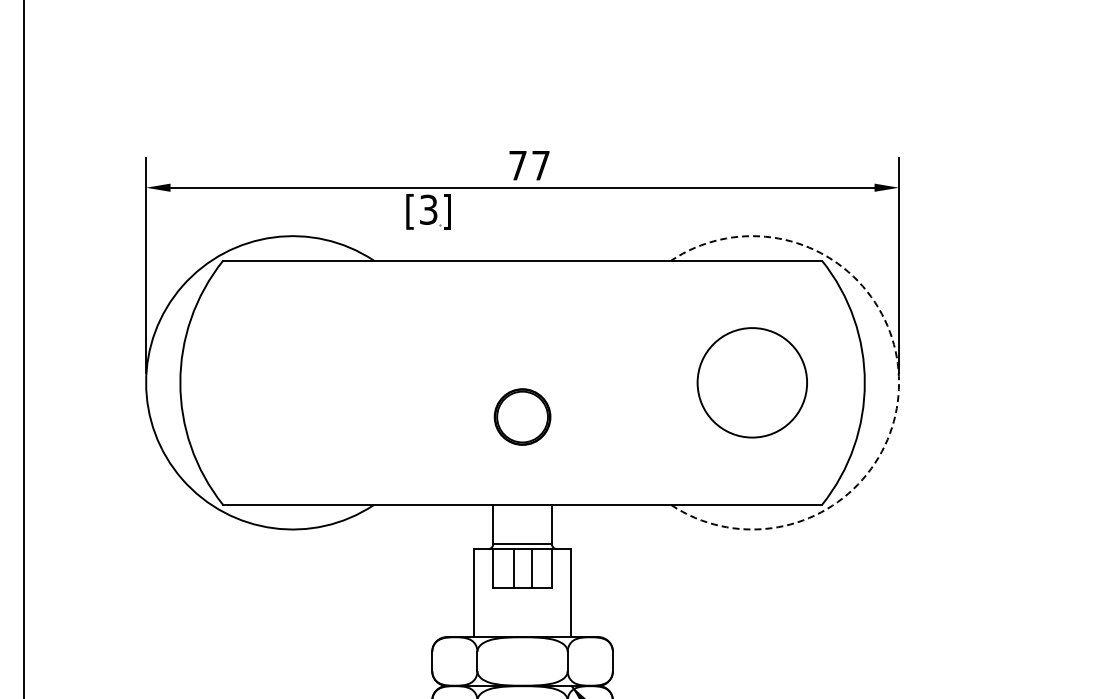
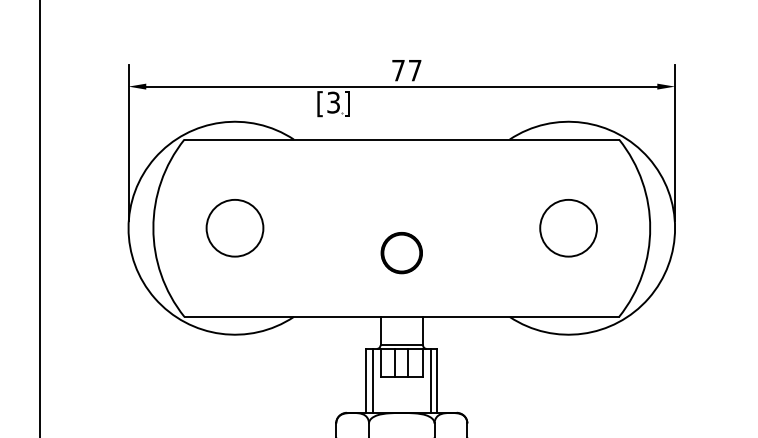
circle: (292, 382) -> (234, 228), added
circle: (752, 382) -> (568, 228), size x0.71
arc: (899, 382) -> (675, 228), dashed -> solid
line: (482, 593) -> (372, 381), added
line: (562, 593) -> (430, 381), added

